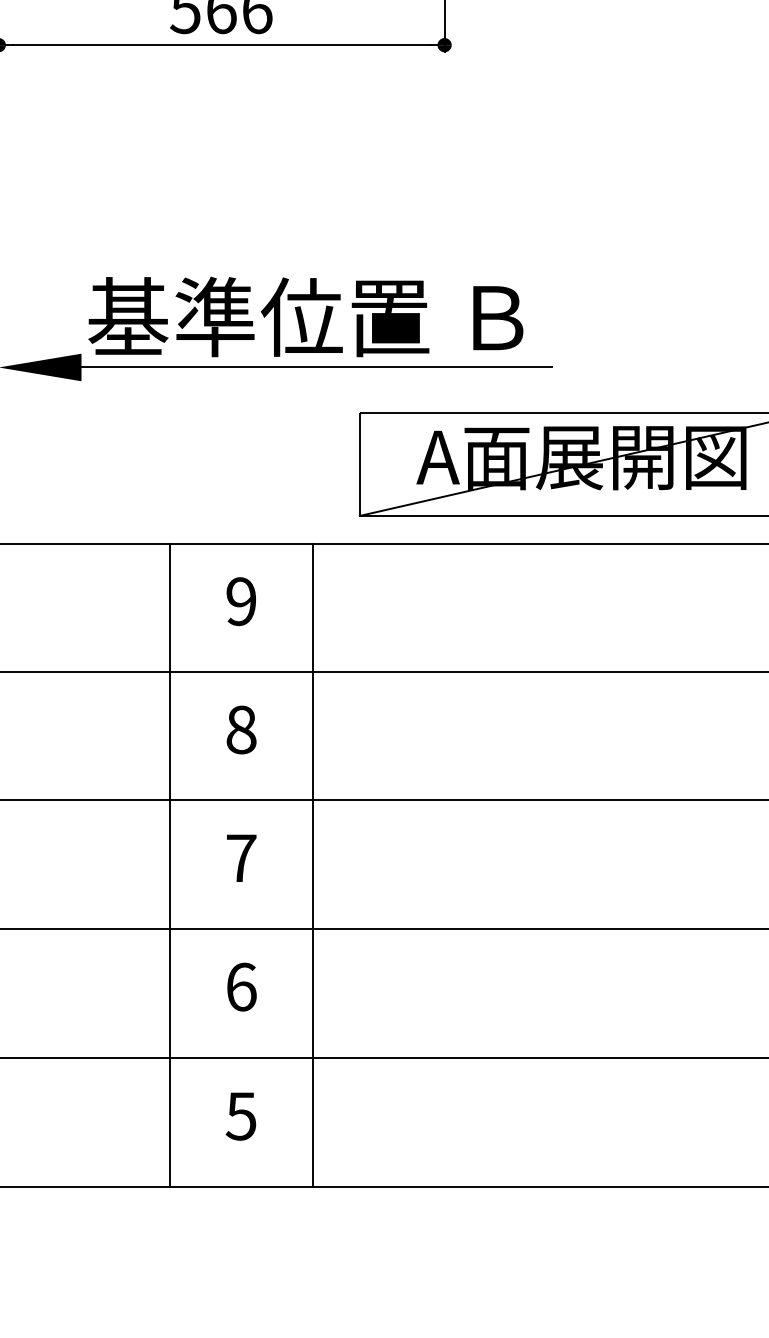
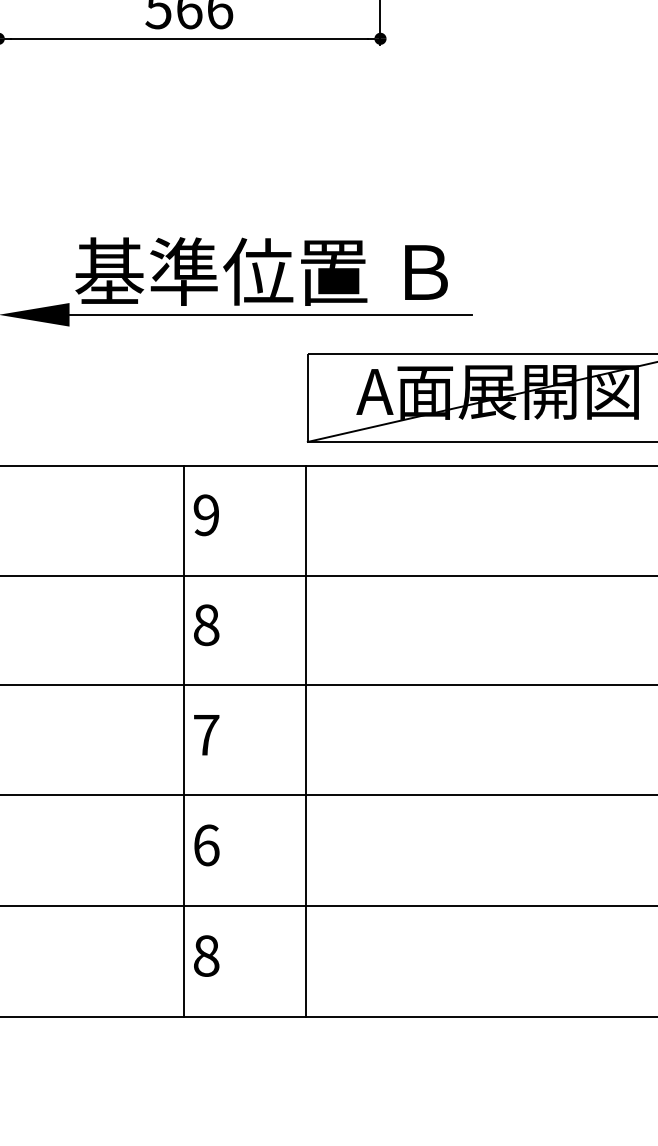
line: (170, 865) -> (184, 741), moved
line: (312, 865) -> (305, 741), moved
text: (240, 1116) -> (205, 956), 5 -> 8

